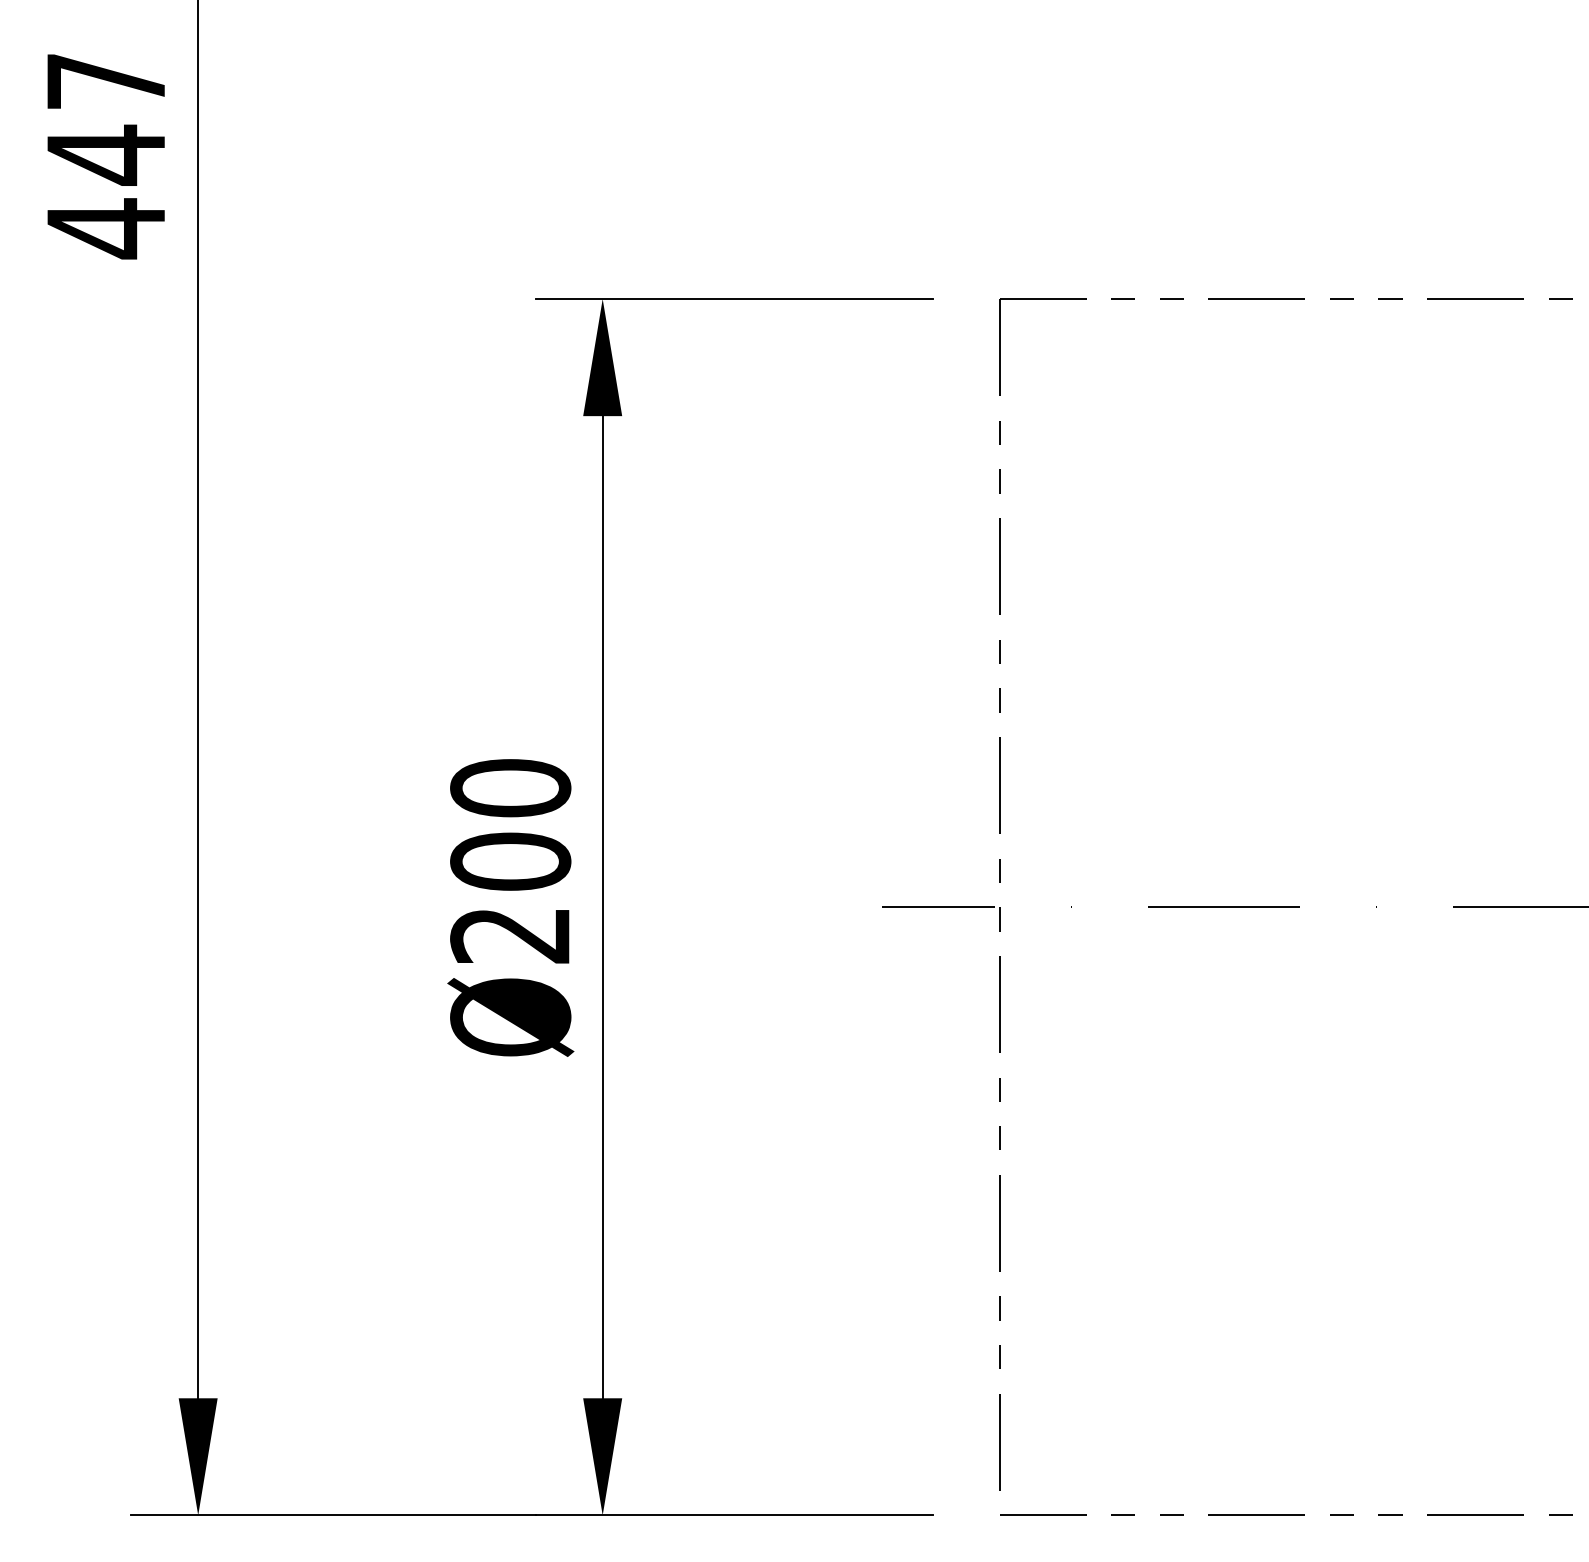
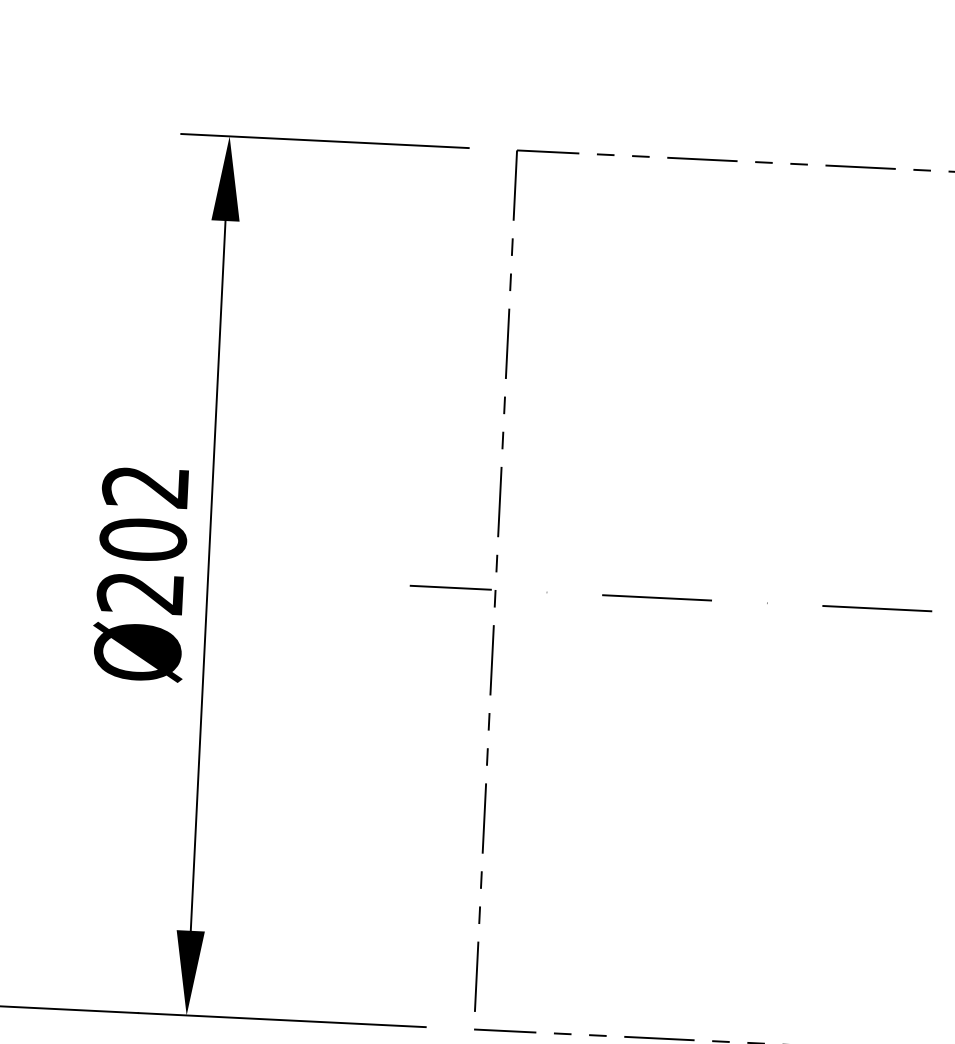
text: (510, 788) -> (145, 486), Ø200 -> Ø202

